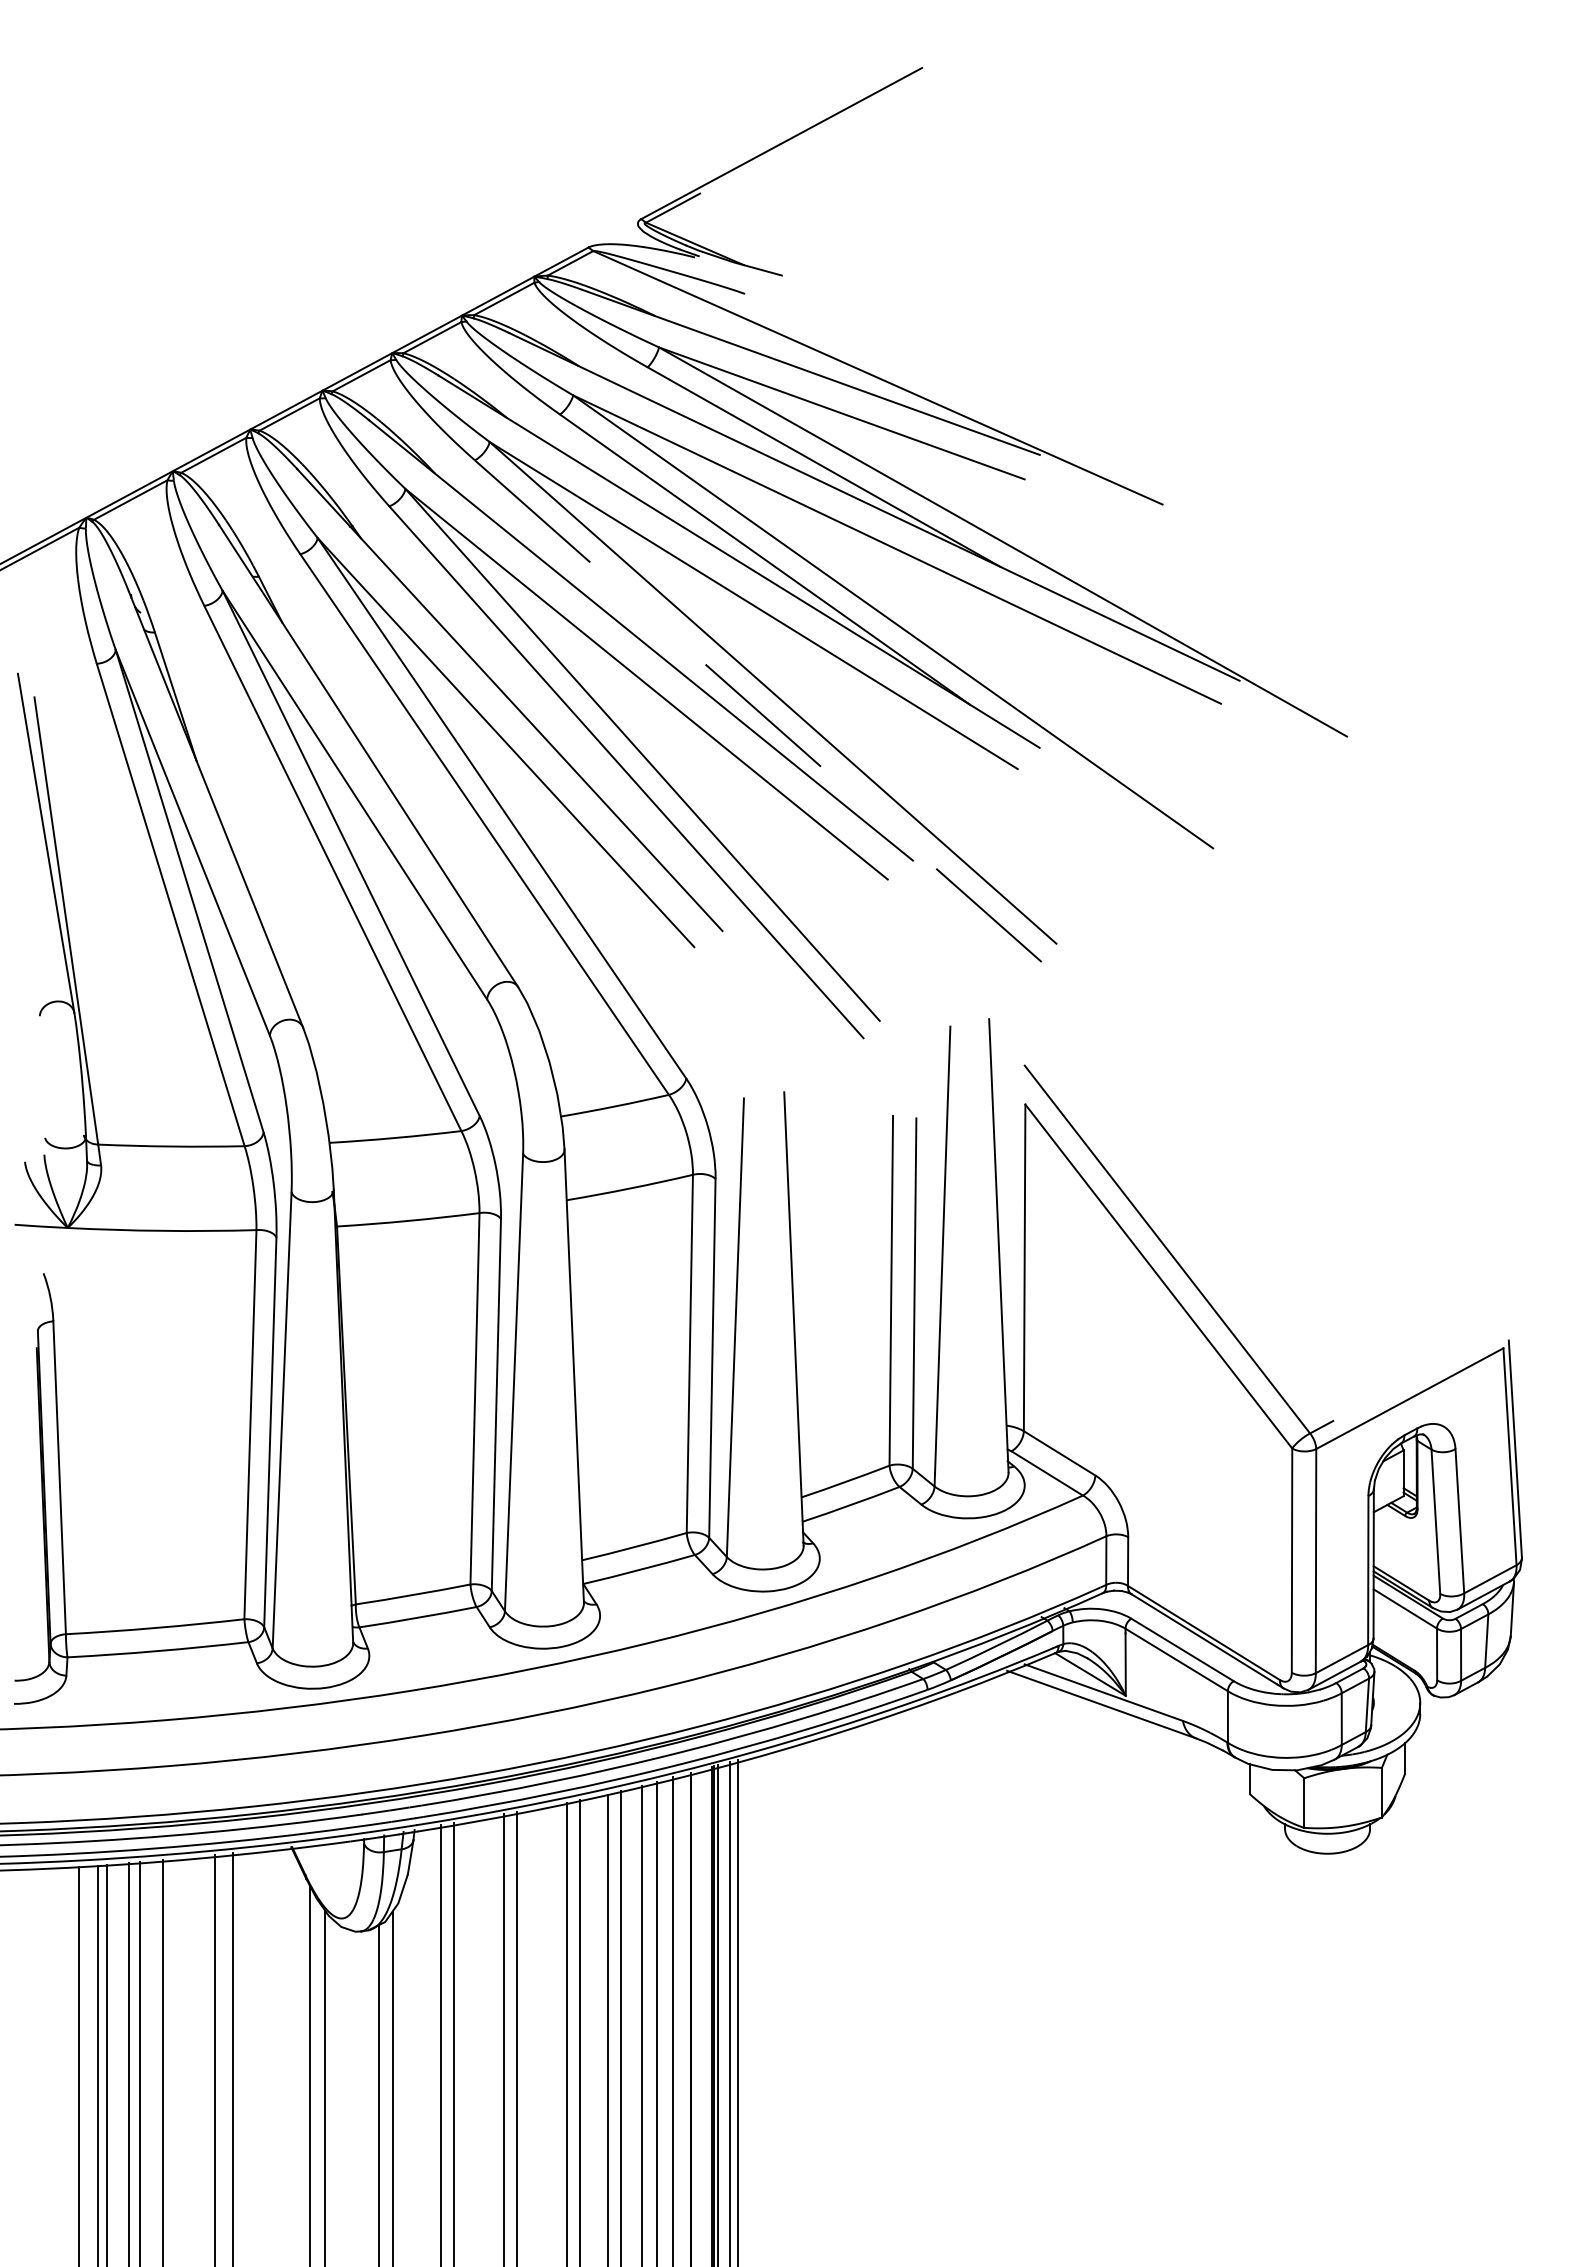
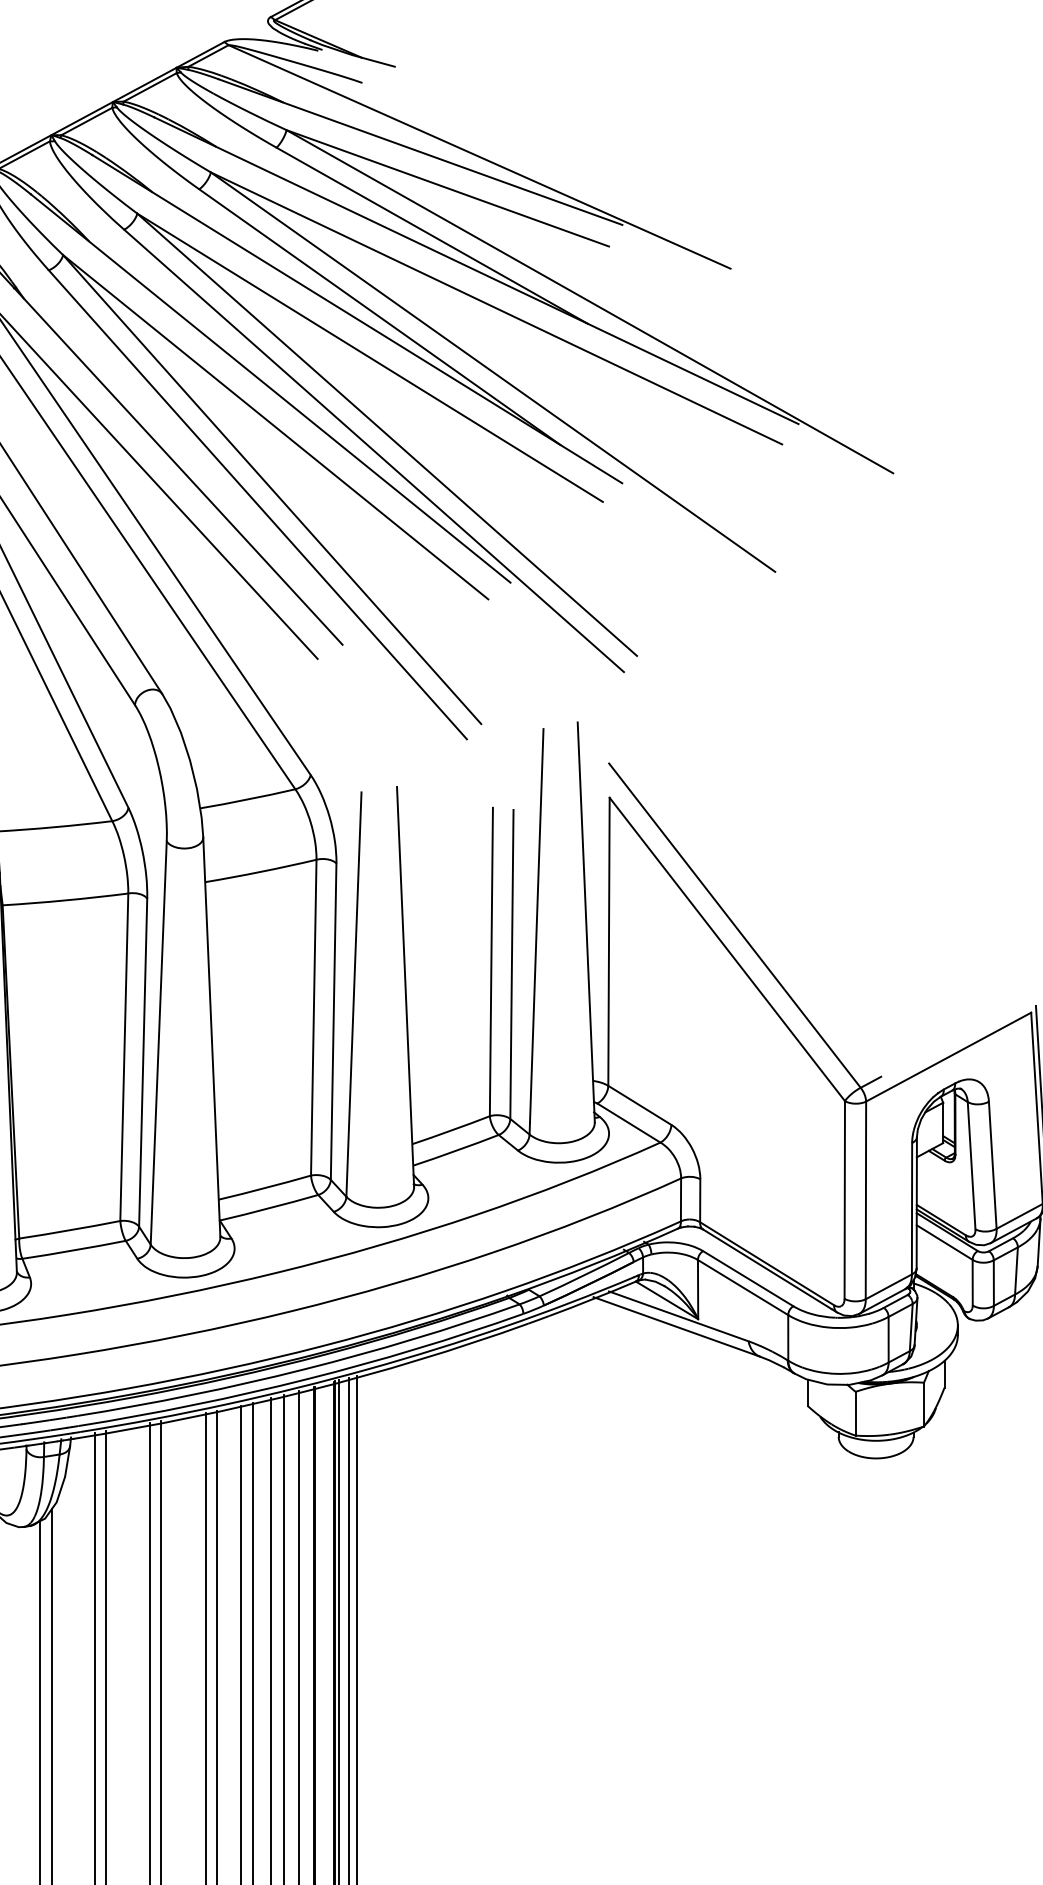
line: (758, 711) -> (374, 451), dashed -> solid

